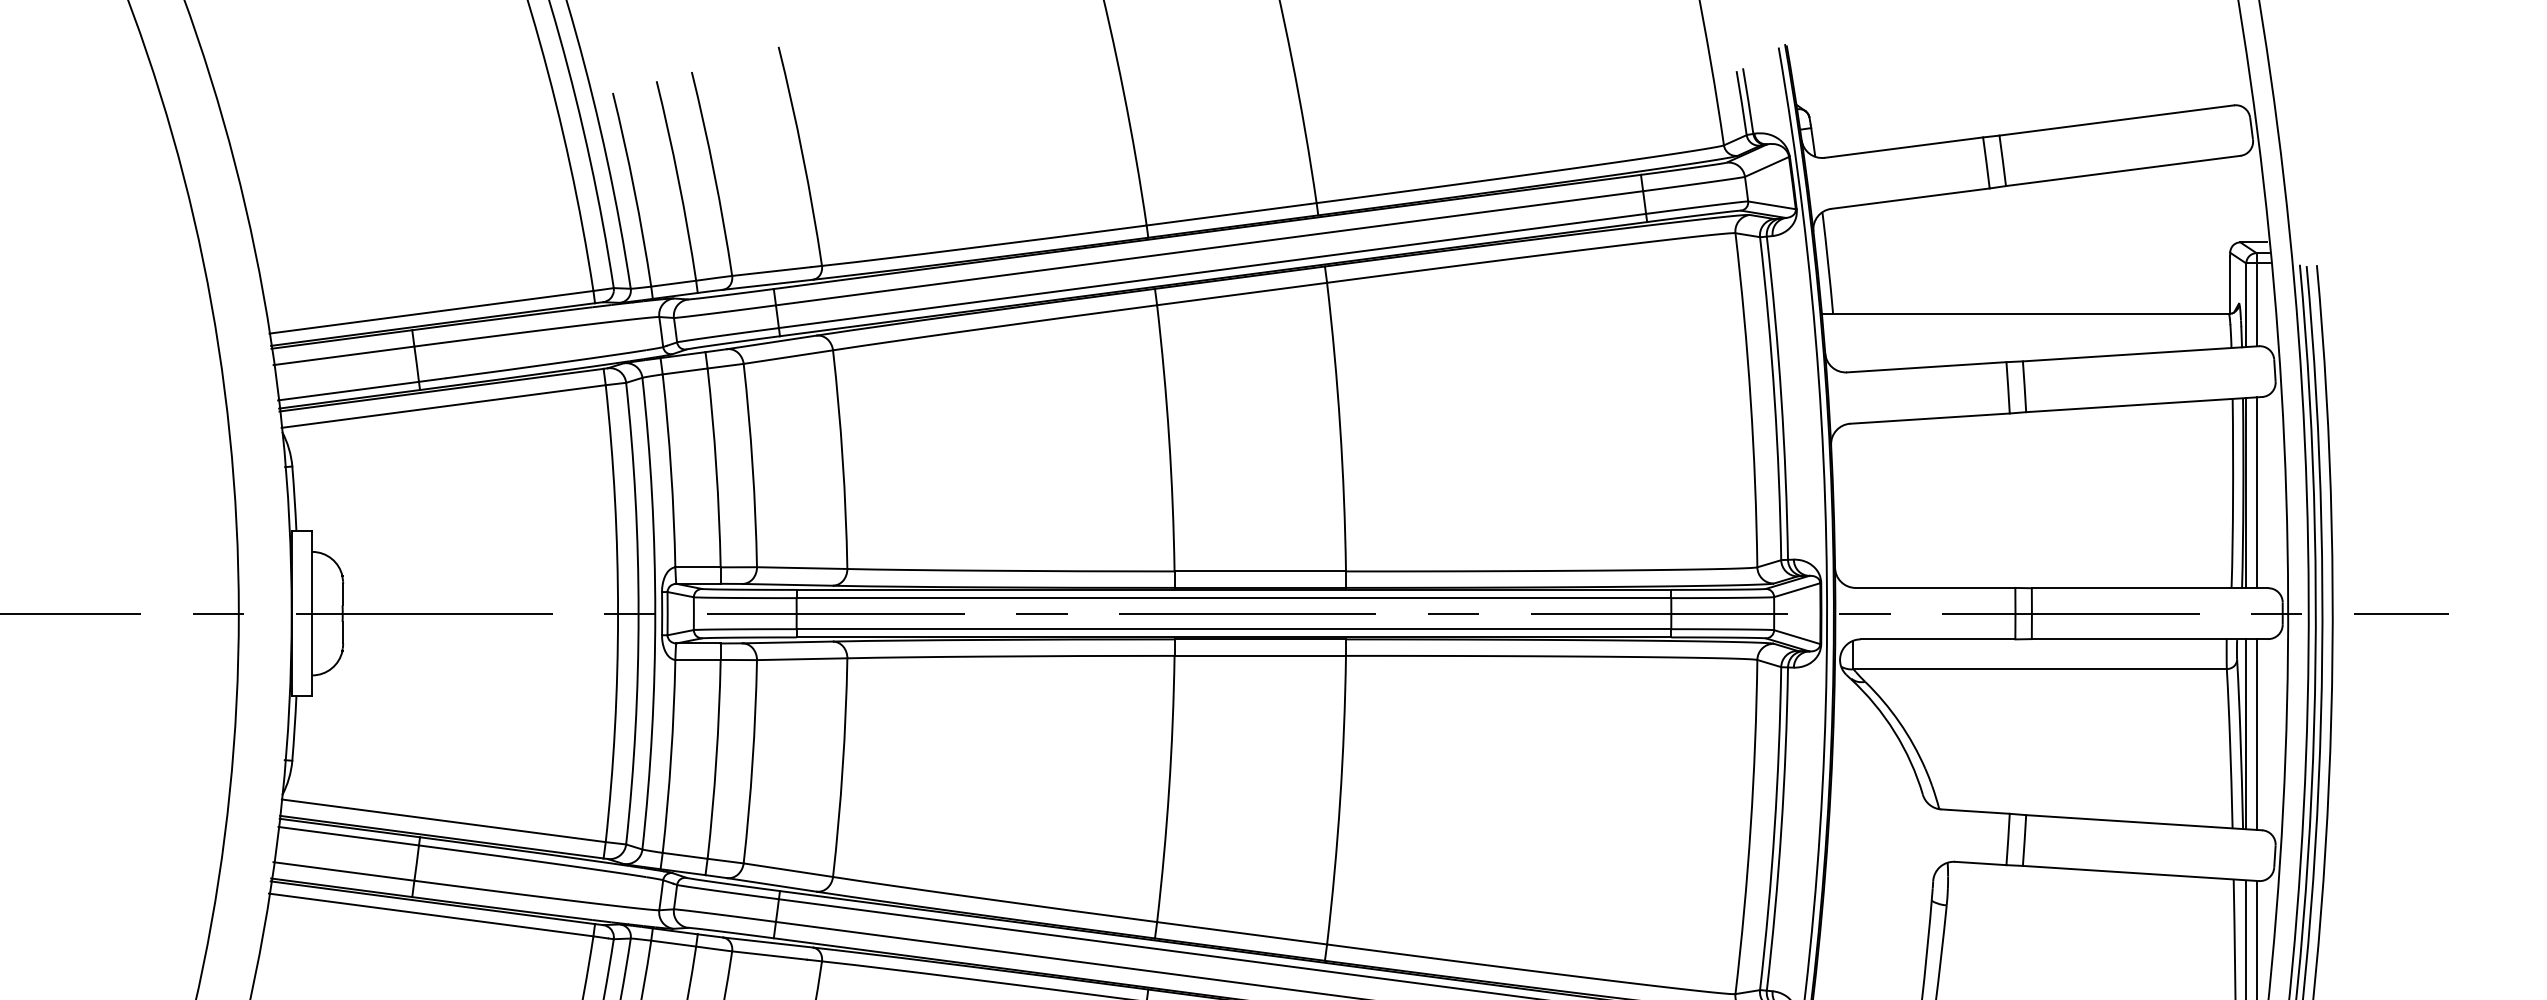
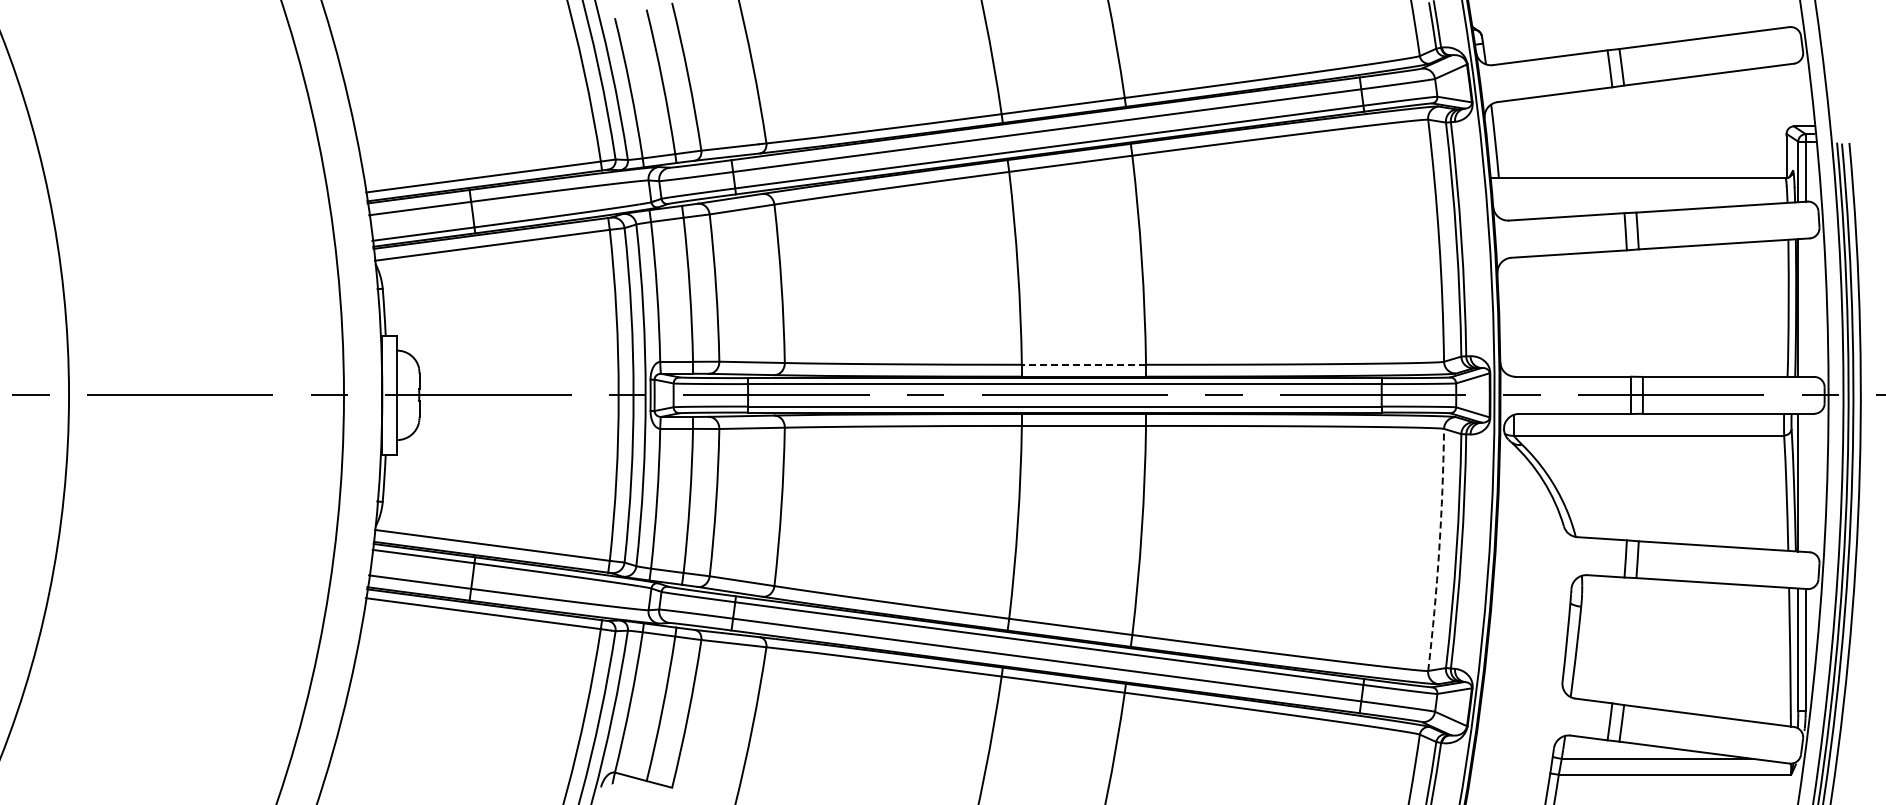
line: (2256, 492) -> (1805, 307), removed
line: (1259, 571) -> (1083, 364), solid -> dashed
line: (2256, 733) -> (1805, 482), removed
arc: (1751, 827) -> (1439, 550), solid -> dashed

